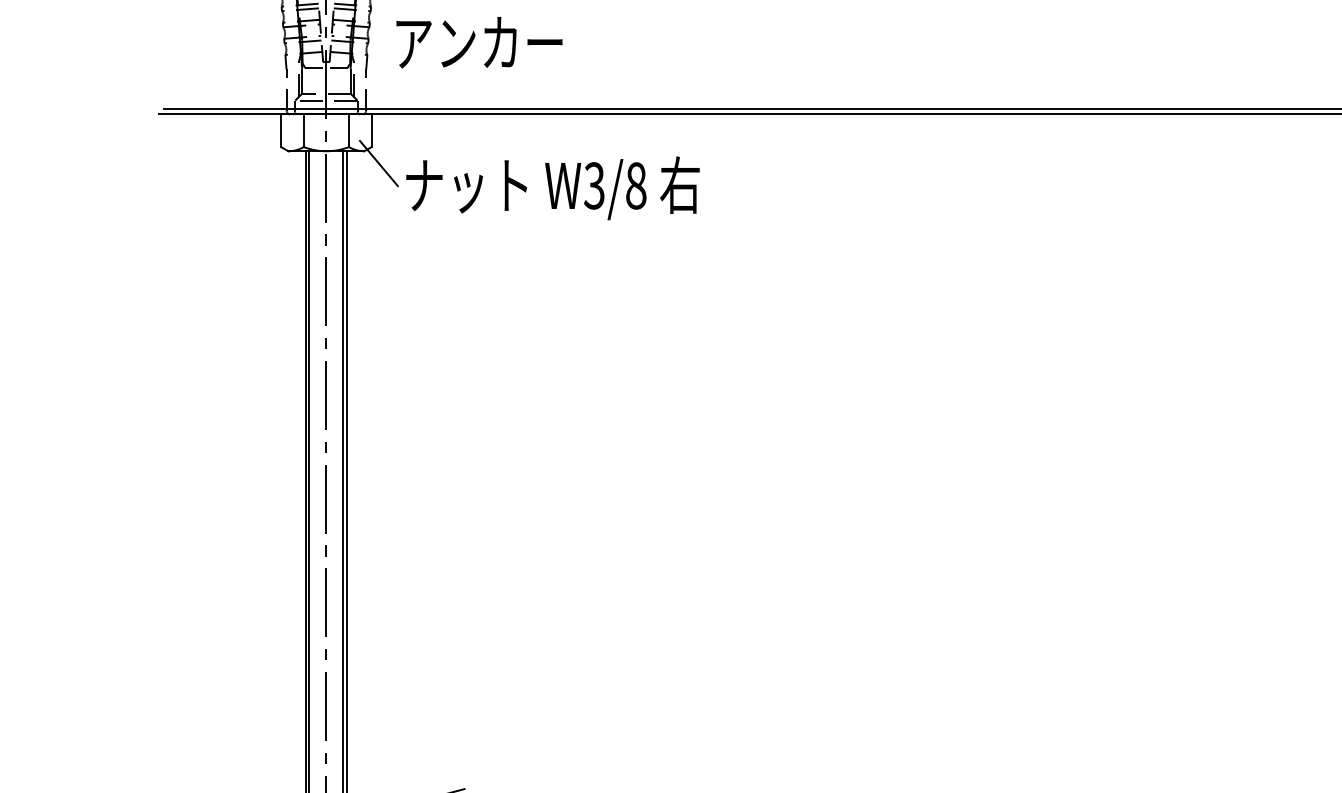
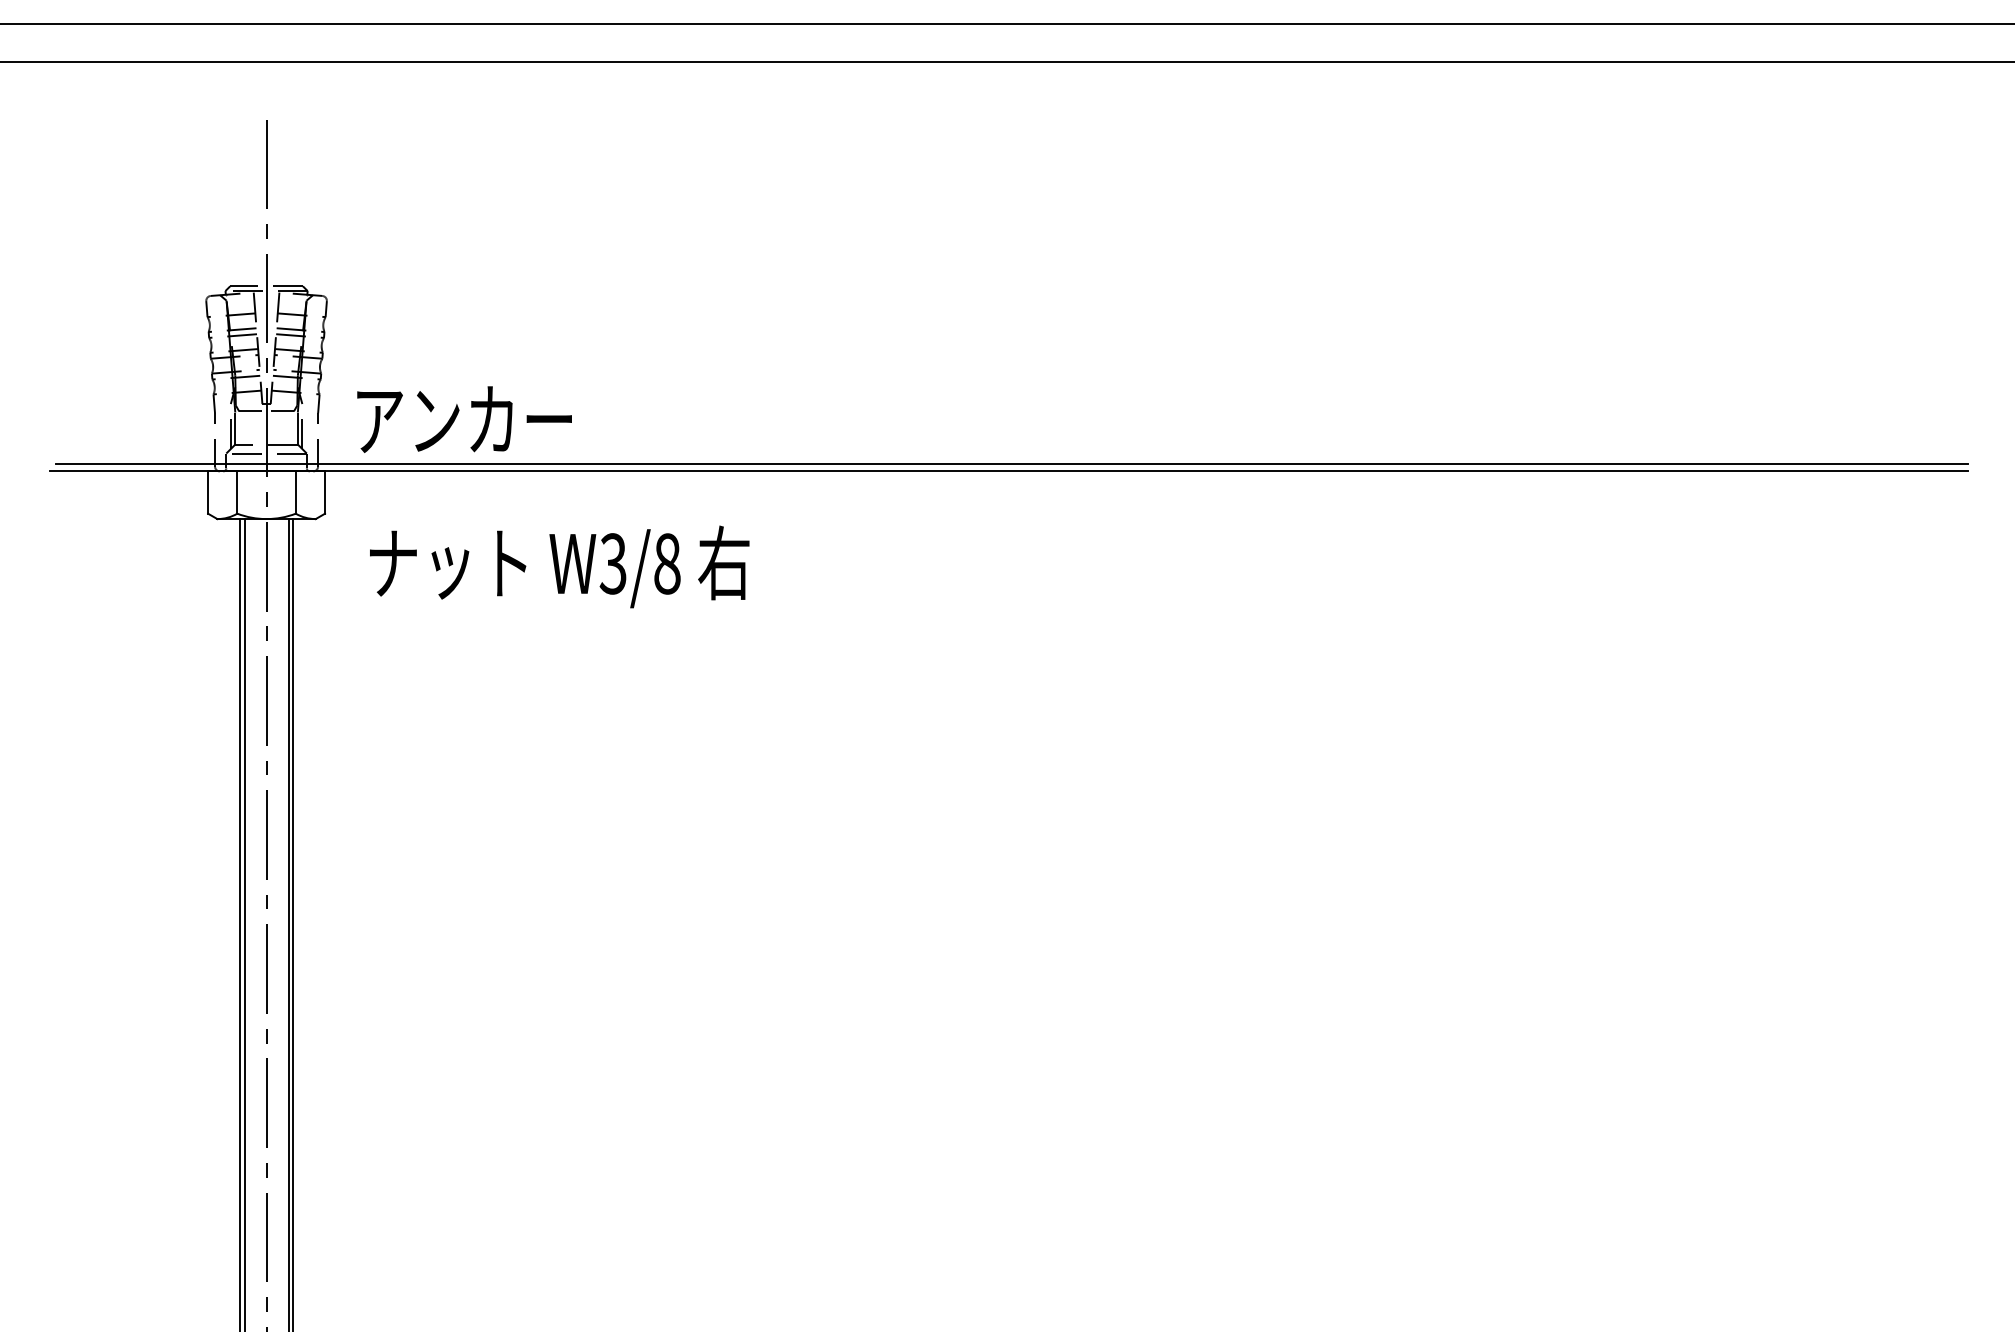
text: (479, 42) -> (464, 419), moved
line: (378, 163) -> (334, 534), removed

